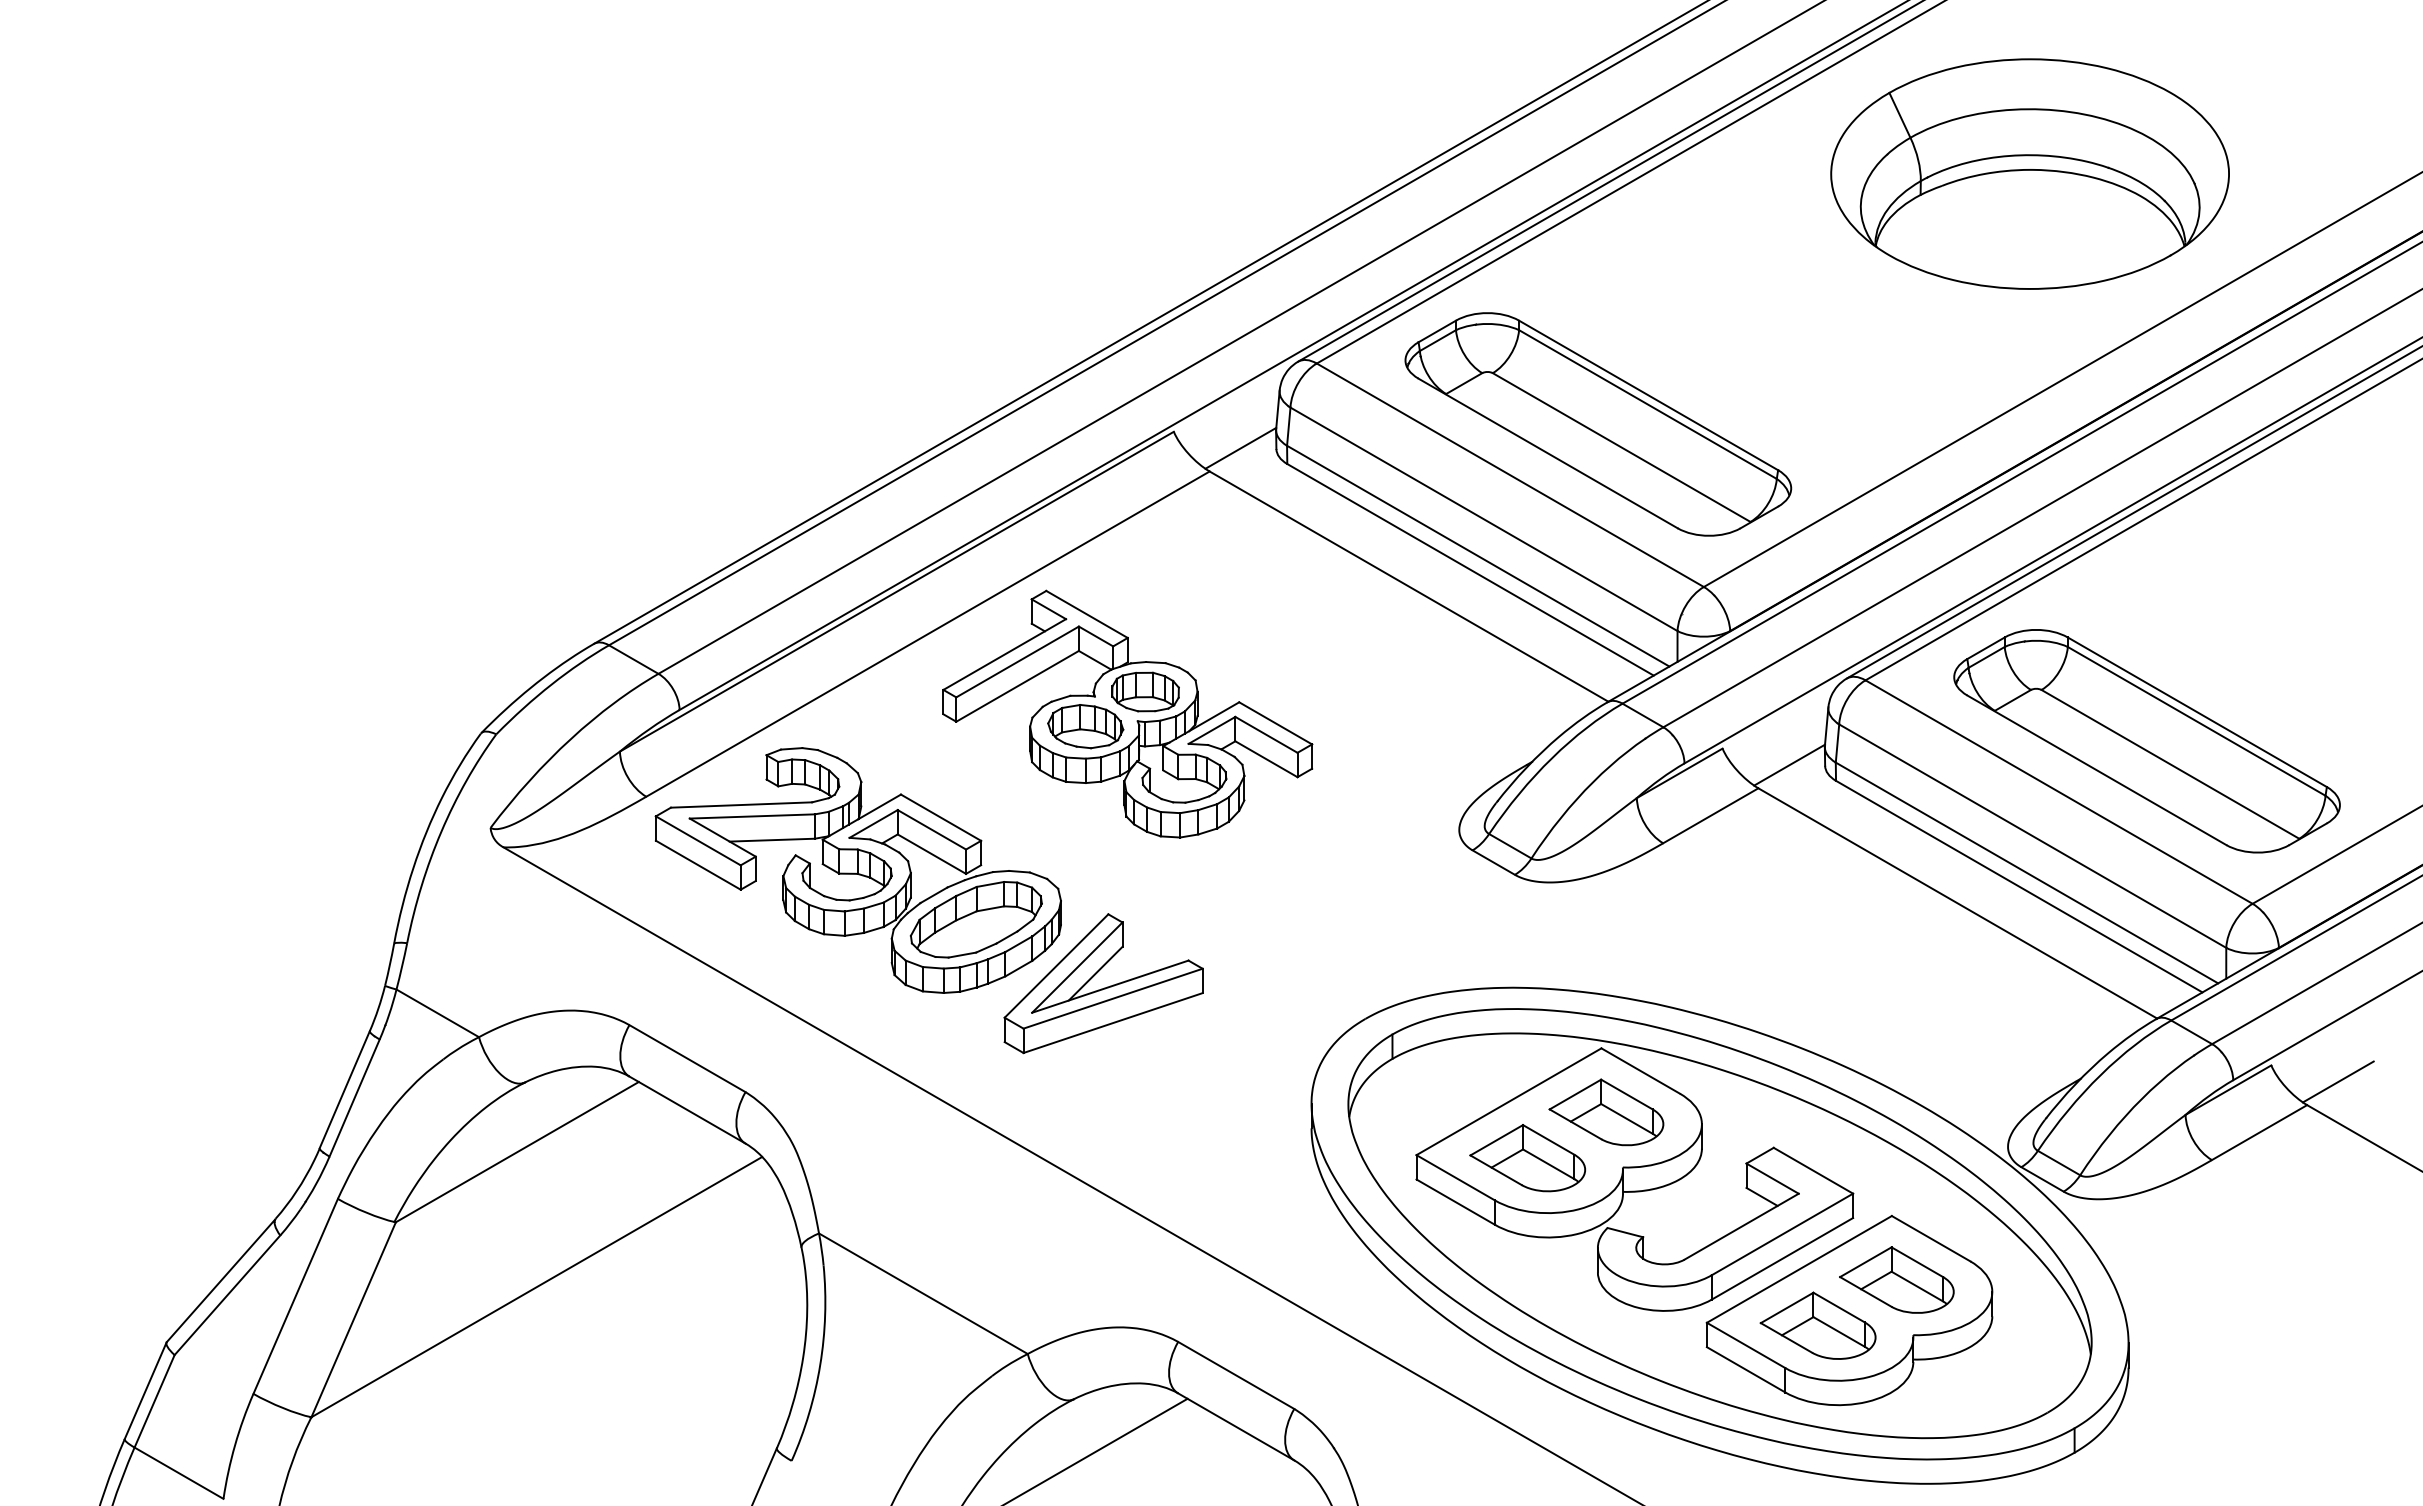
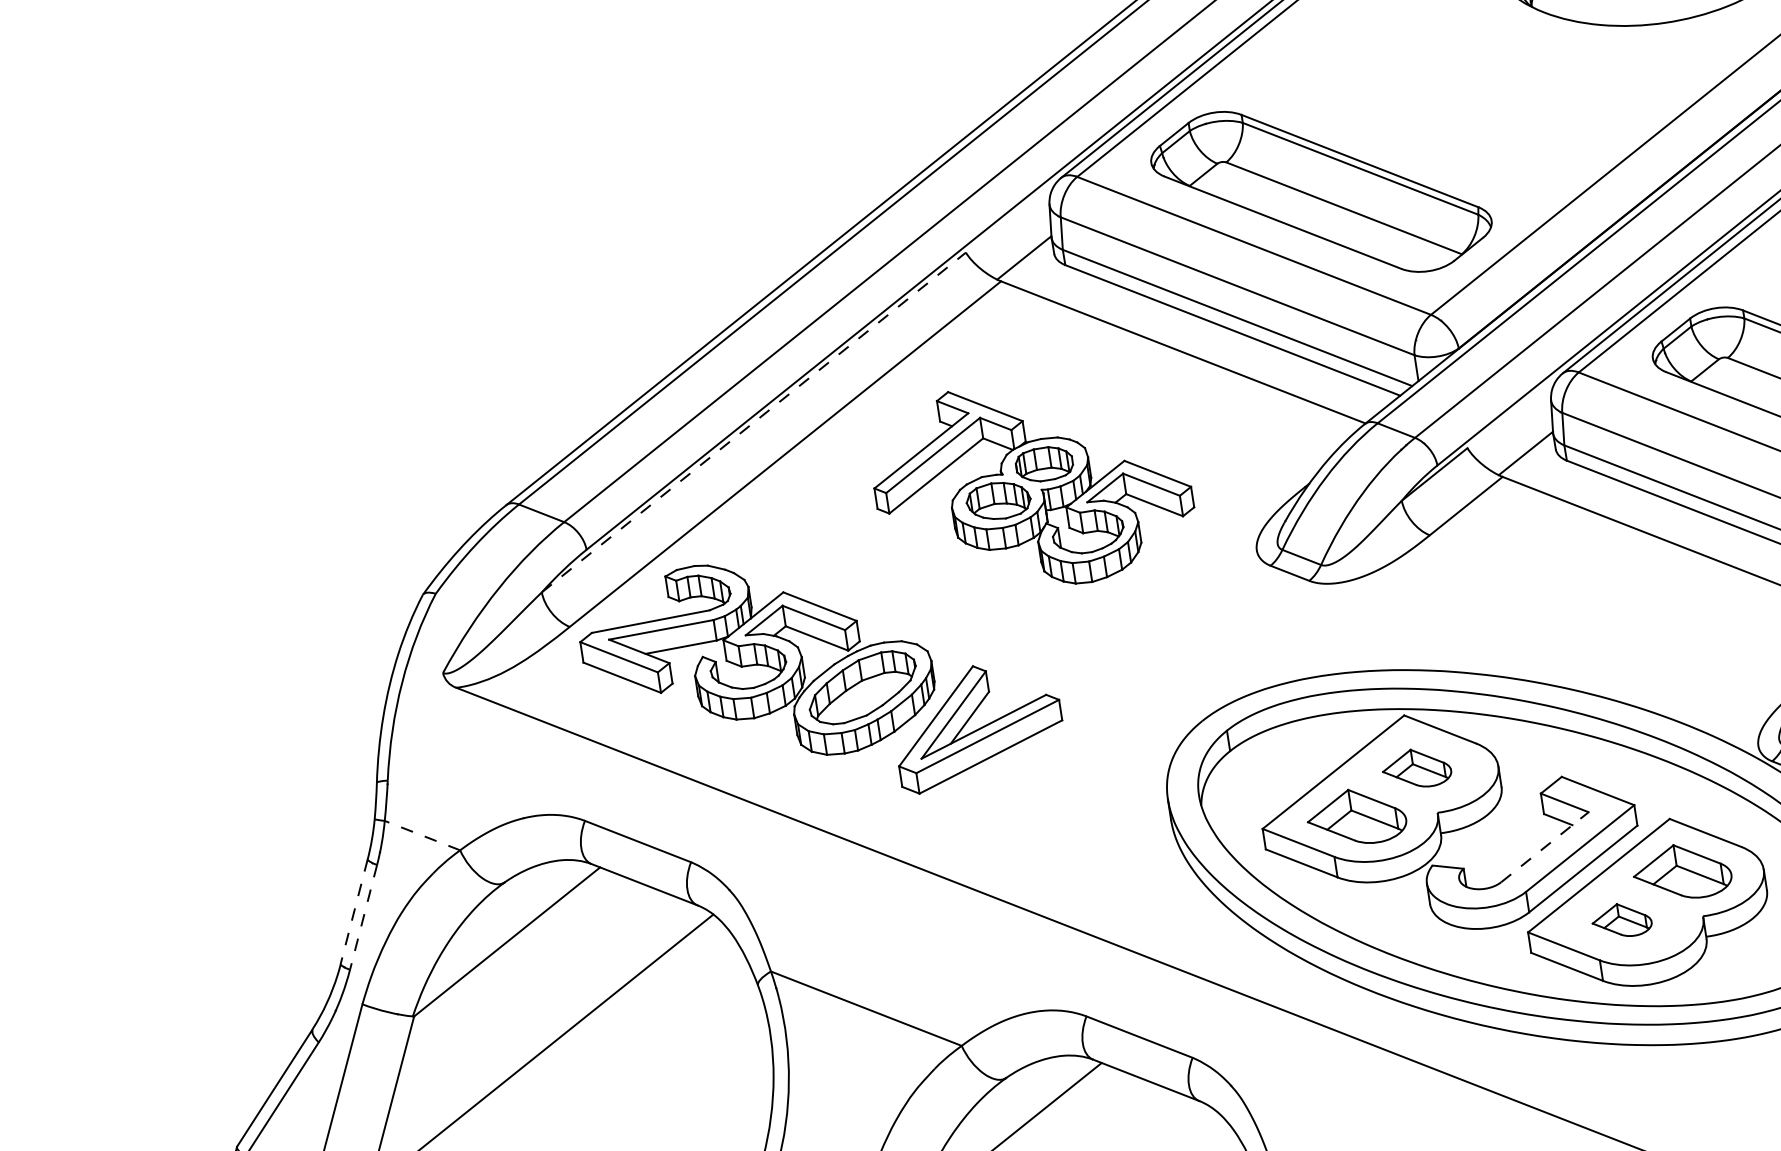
line: (896, 591) -> (753, 422), solid -> dashed
part: (1127, 713) -> (1032, 484), moved
line: (437, 1013) -> (422, 835), solid -> dashed
line: (344, 1089) -> (353, 911), solid -> dashed
line: (354, 1098) -> (363, 917), solid -> dashed
part: (1606, 1112) -> (1416, 768), size x0.7
line: (1741, 1226) -> (1544, 847), solid -> dashed
part: (1817, 1325) -> (1621, 920), size x0.6

